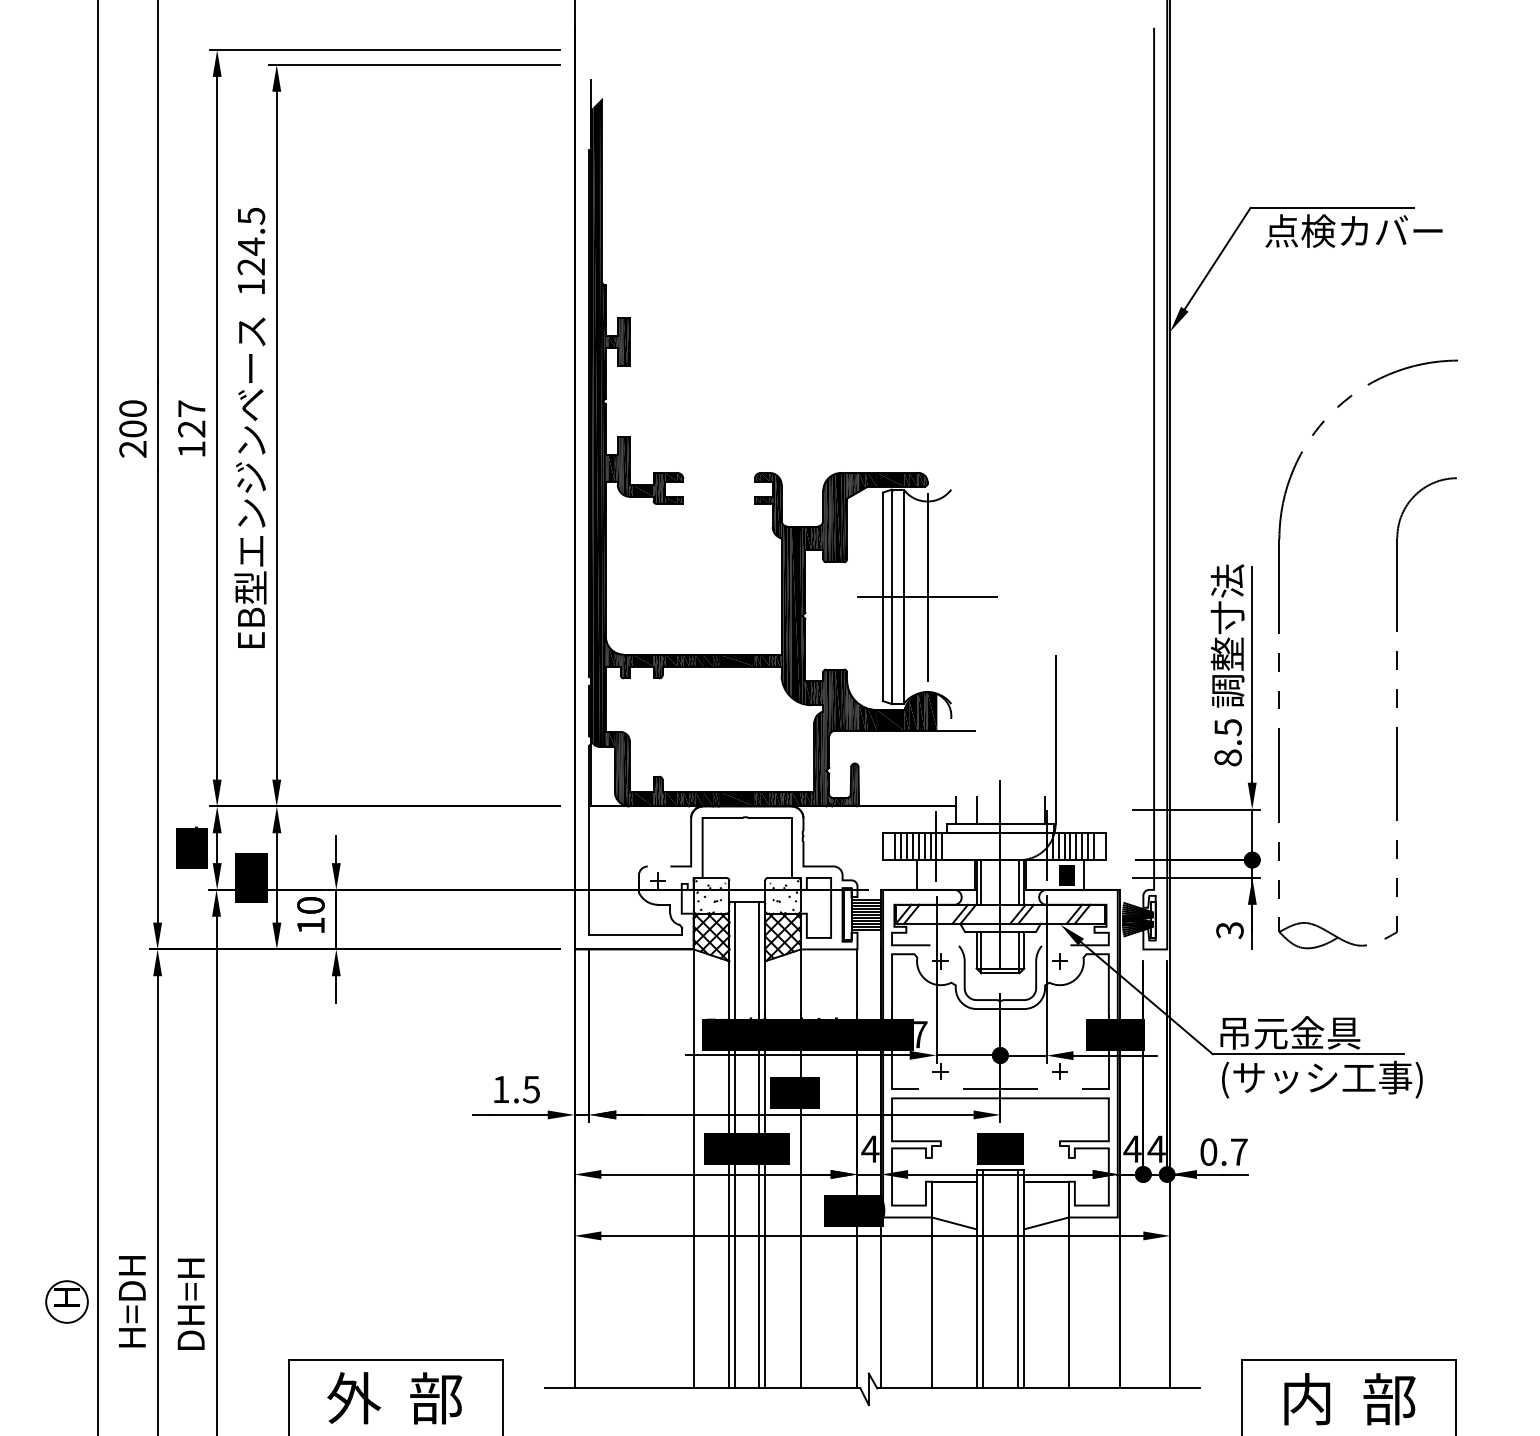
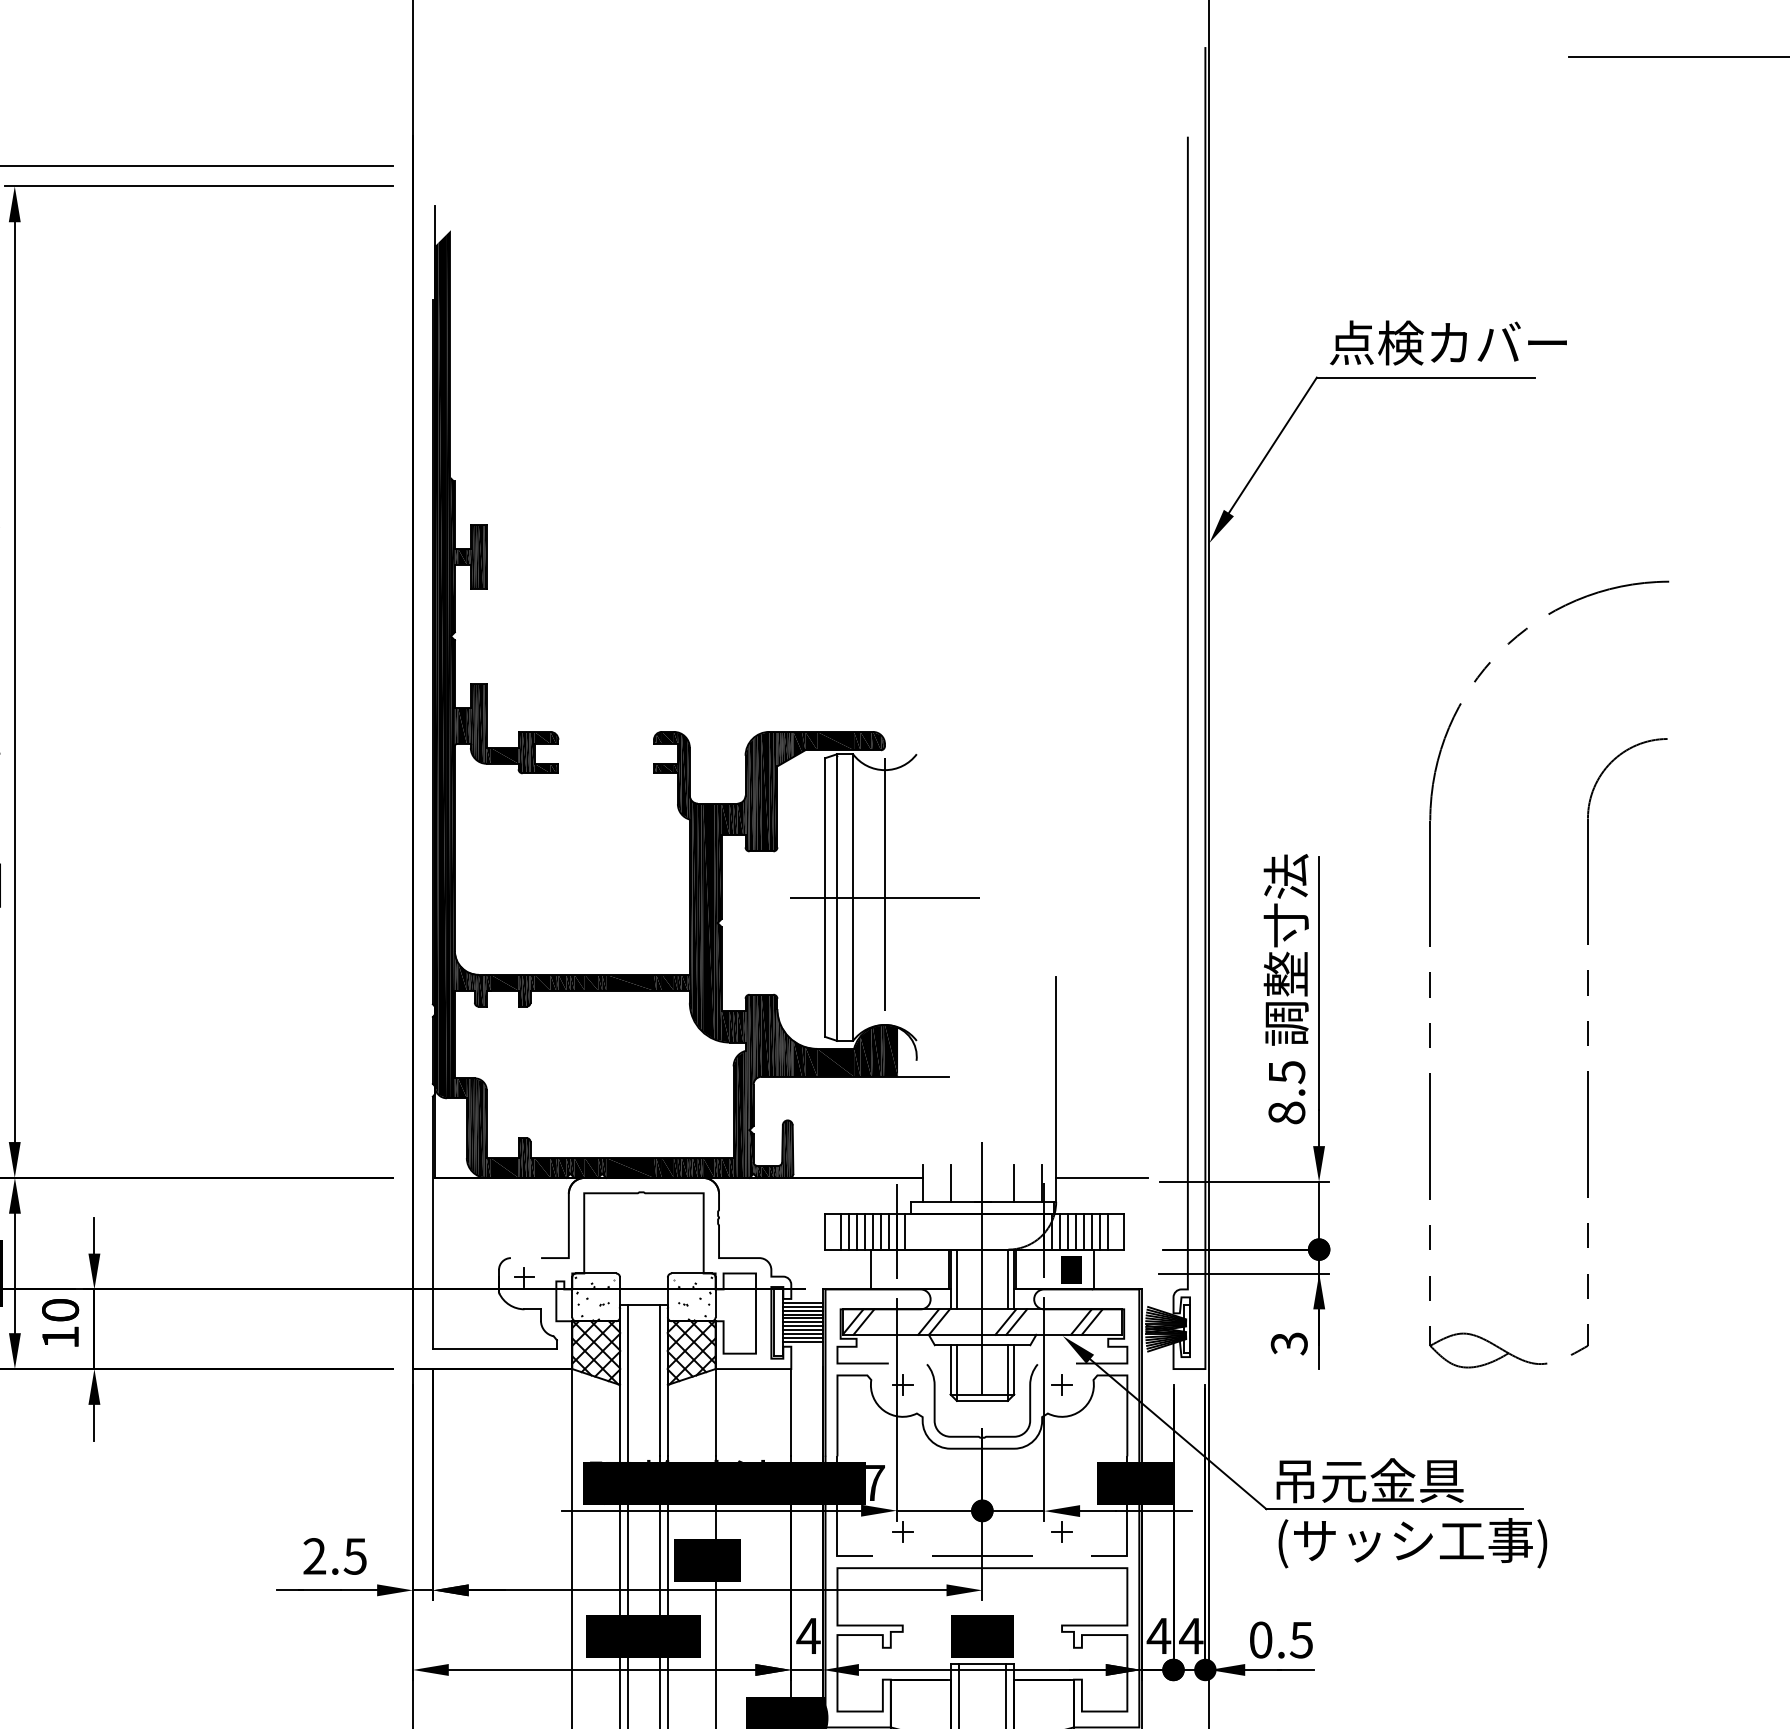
text: (1353, 230) -> (1447, 342), moved
part: (1396, 654) -> (1586, 974), moved
line: (1089, 806) -> (1101, 1177), added
line: (1024, 810) -> (1014, 1183), added
text: (500, 1088) -> (313, 1554), 1.5 -> 2.5
text: (1238, 1151) -> (1300, 1639), 0.7 -> 0.5

